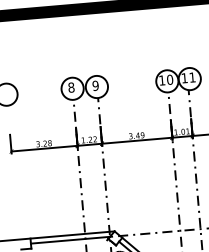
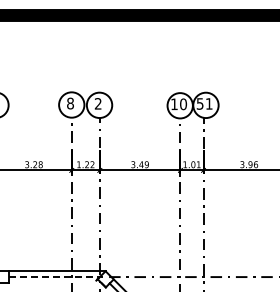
text: (184, 77) -> (199, 103), 11 -> 51
text: (94, 85) -> (97, 103), 9 -> 2
line: (71, 240) -> (55, 277), solid -> dashed

